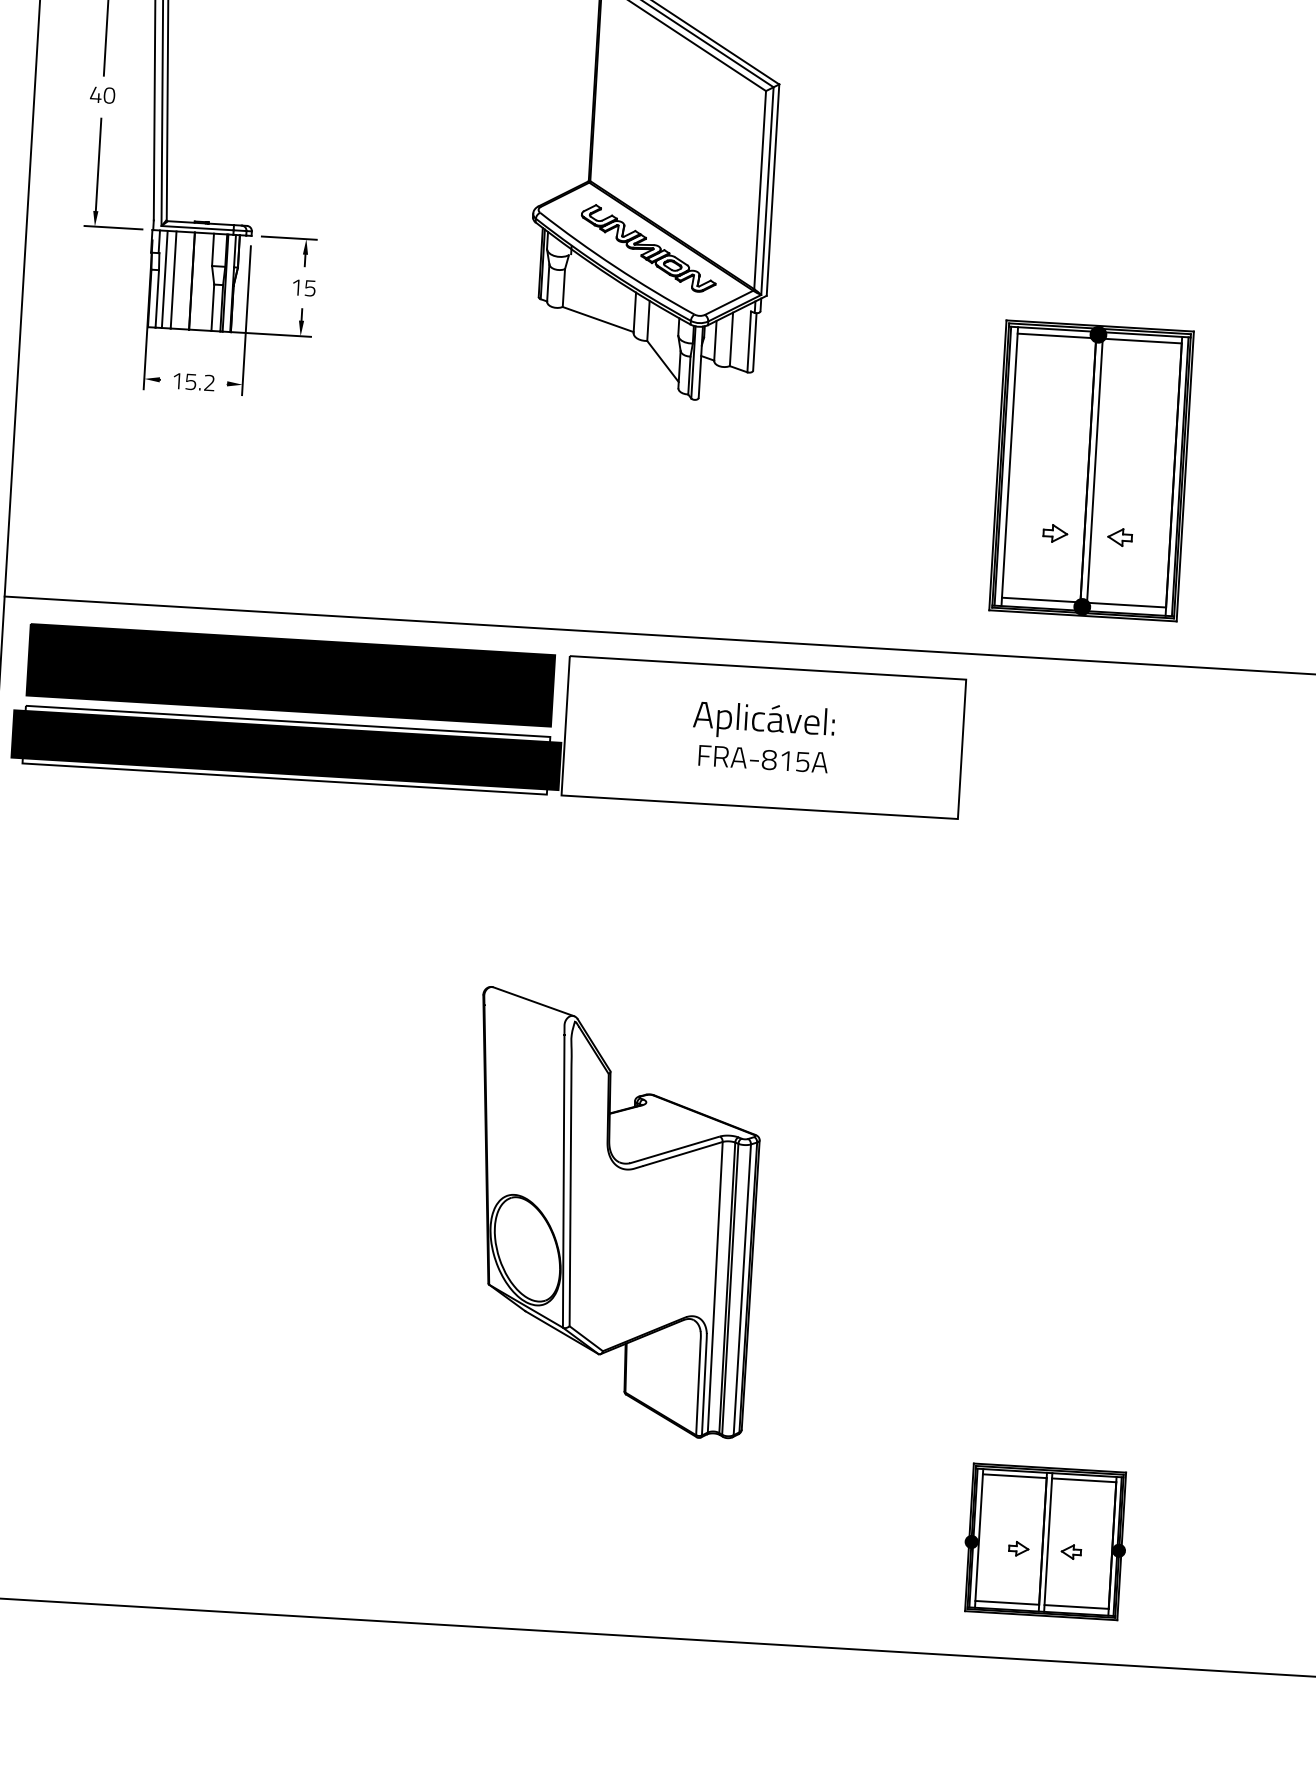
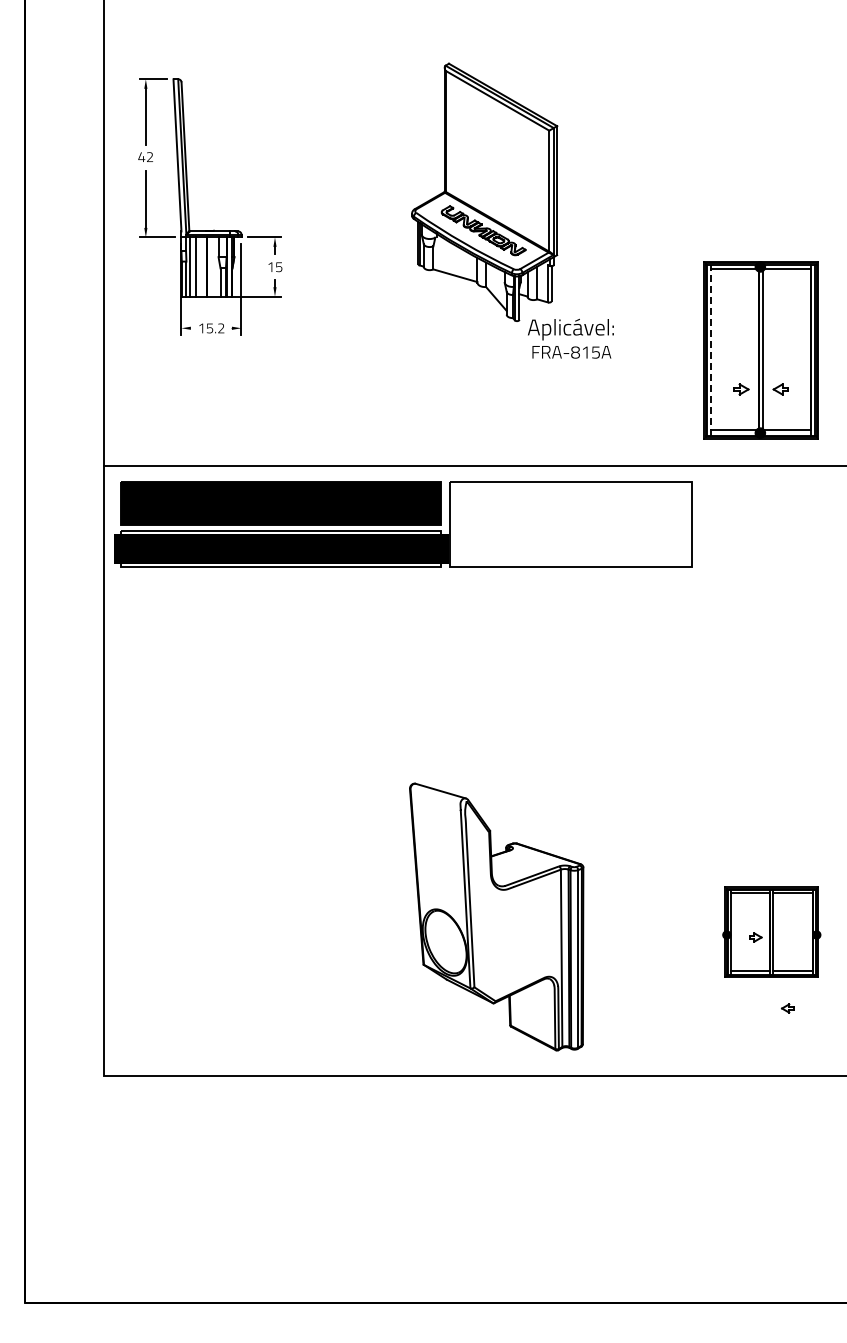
text: (108, 96) -> (149, 157), 40 -> 42
line: (1010, 465) -> (711, 349), solid -> dashed
text: (762, 736) -> (570, 338), moved
part: (612, 1212) -> (496, 916), moved
part: (1045, 1540) -> (771, 931), moved

